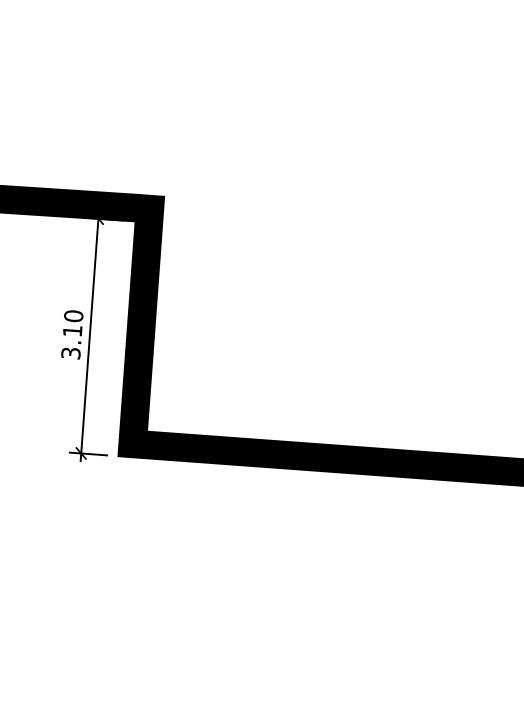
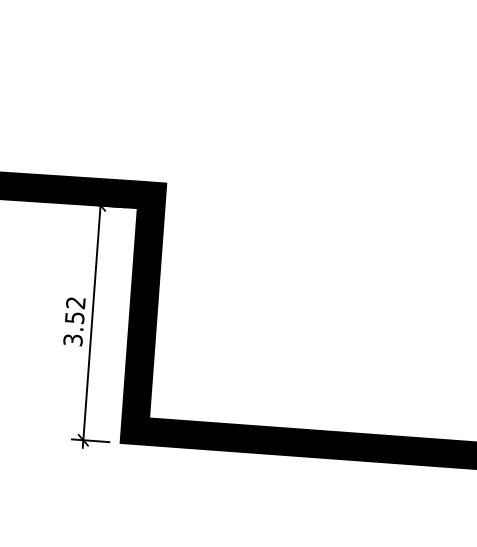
text: (72, 323) -> (74, 310), 3.10 -> 3.52

